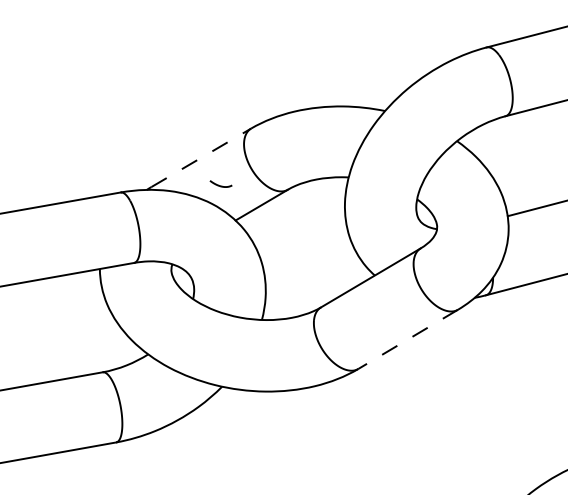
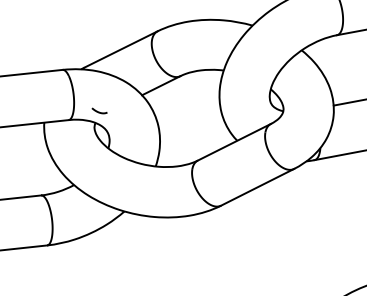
line: (201, 157) -> (121, 49), dashed -> solid
curve: (220, 185) -> (99, 112), moved
line: (408, 339) -> (257, 187), dashed -> solid

